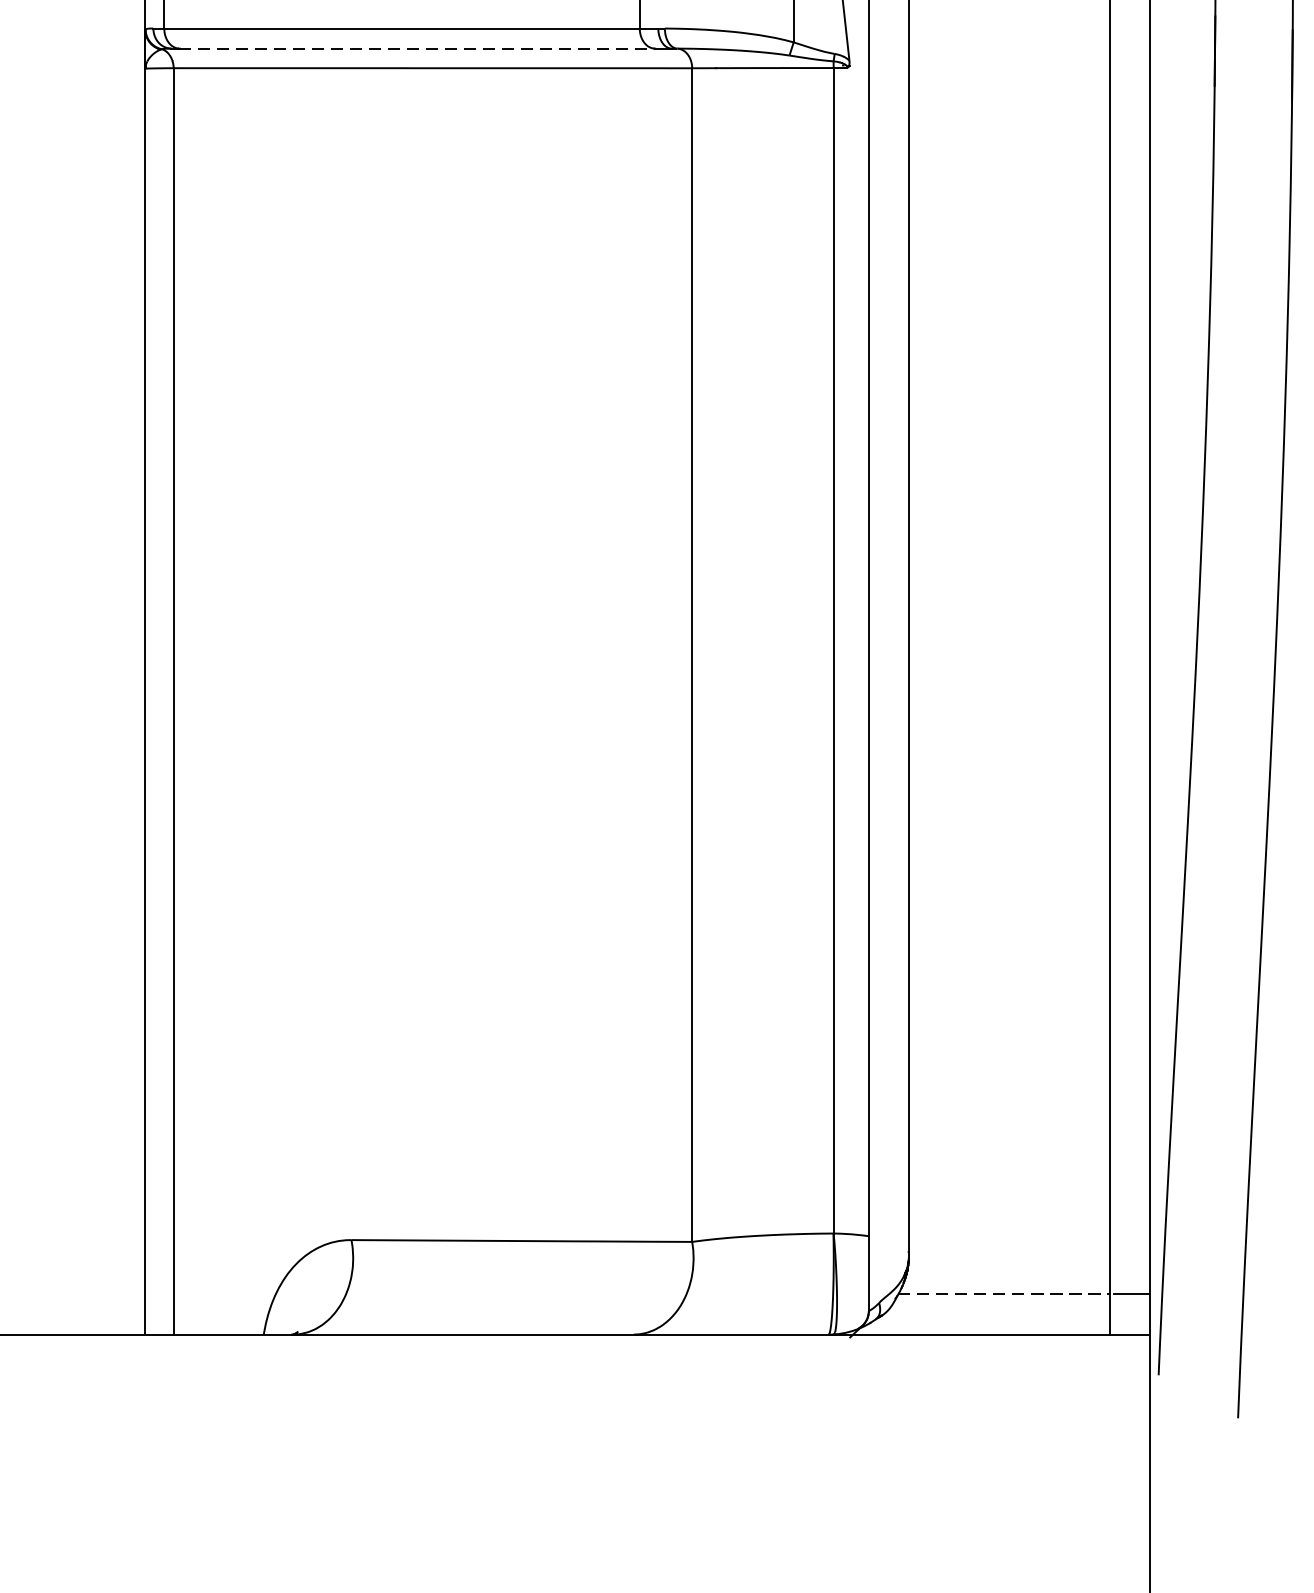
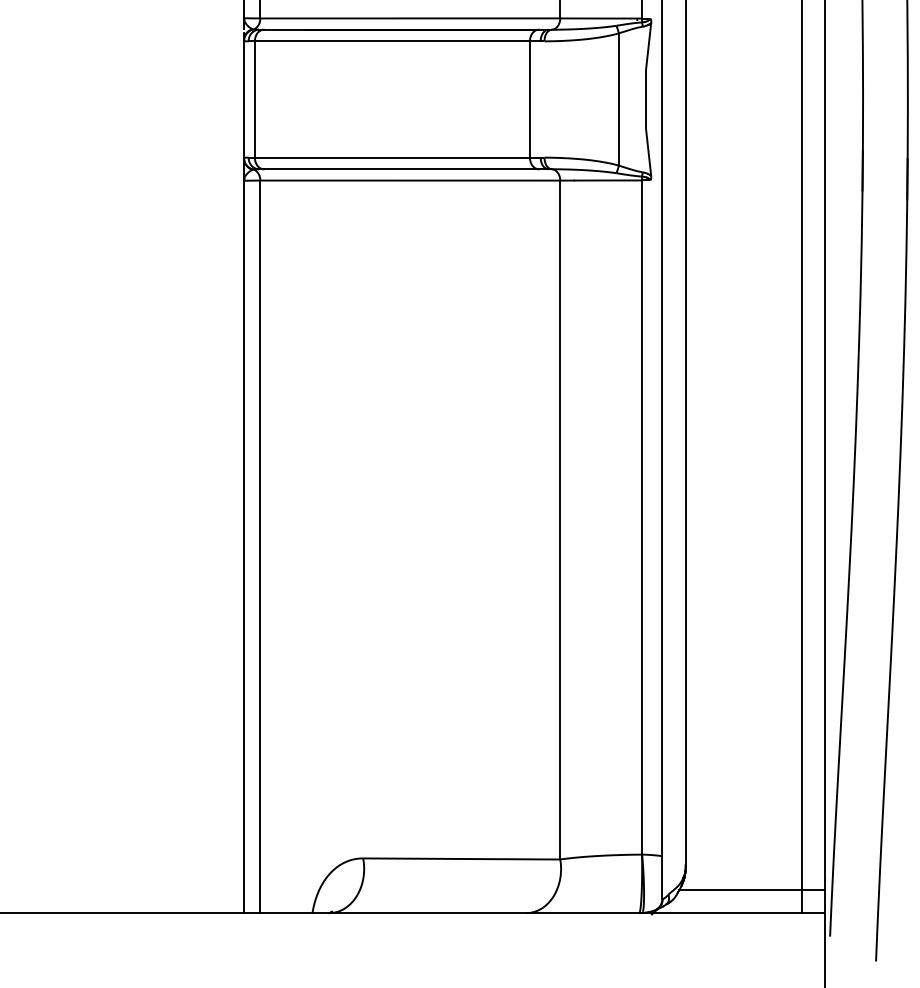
line: (415, 49) -> (400, 169), dashed -> solid
line: (1005, 1293) -> (741, 889), dashed -> solid

